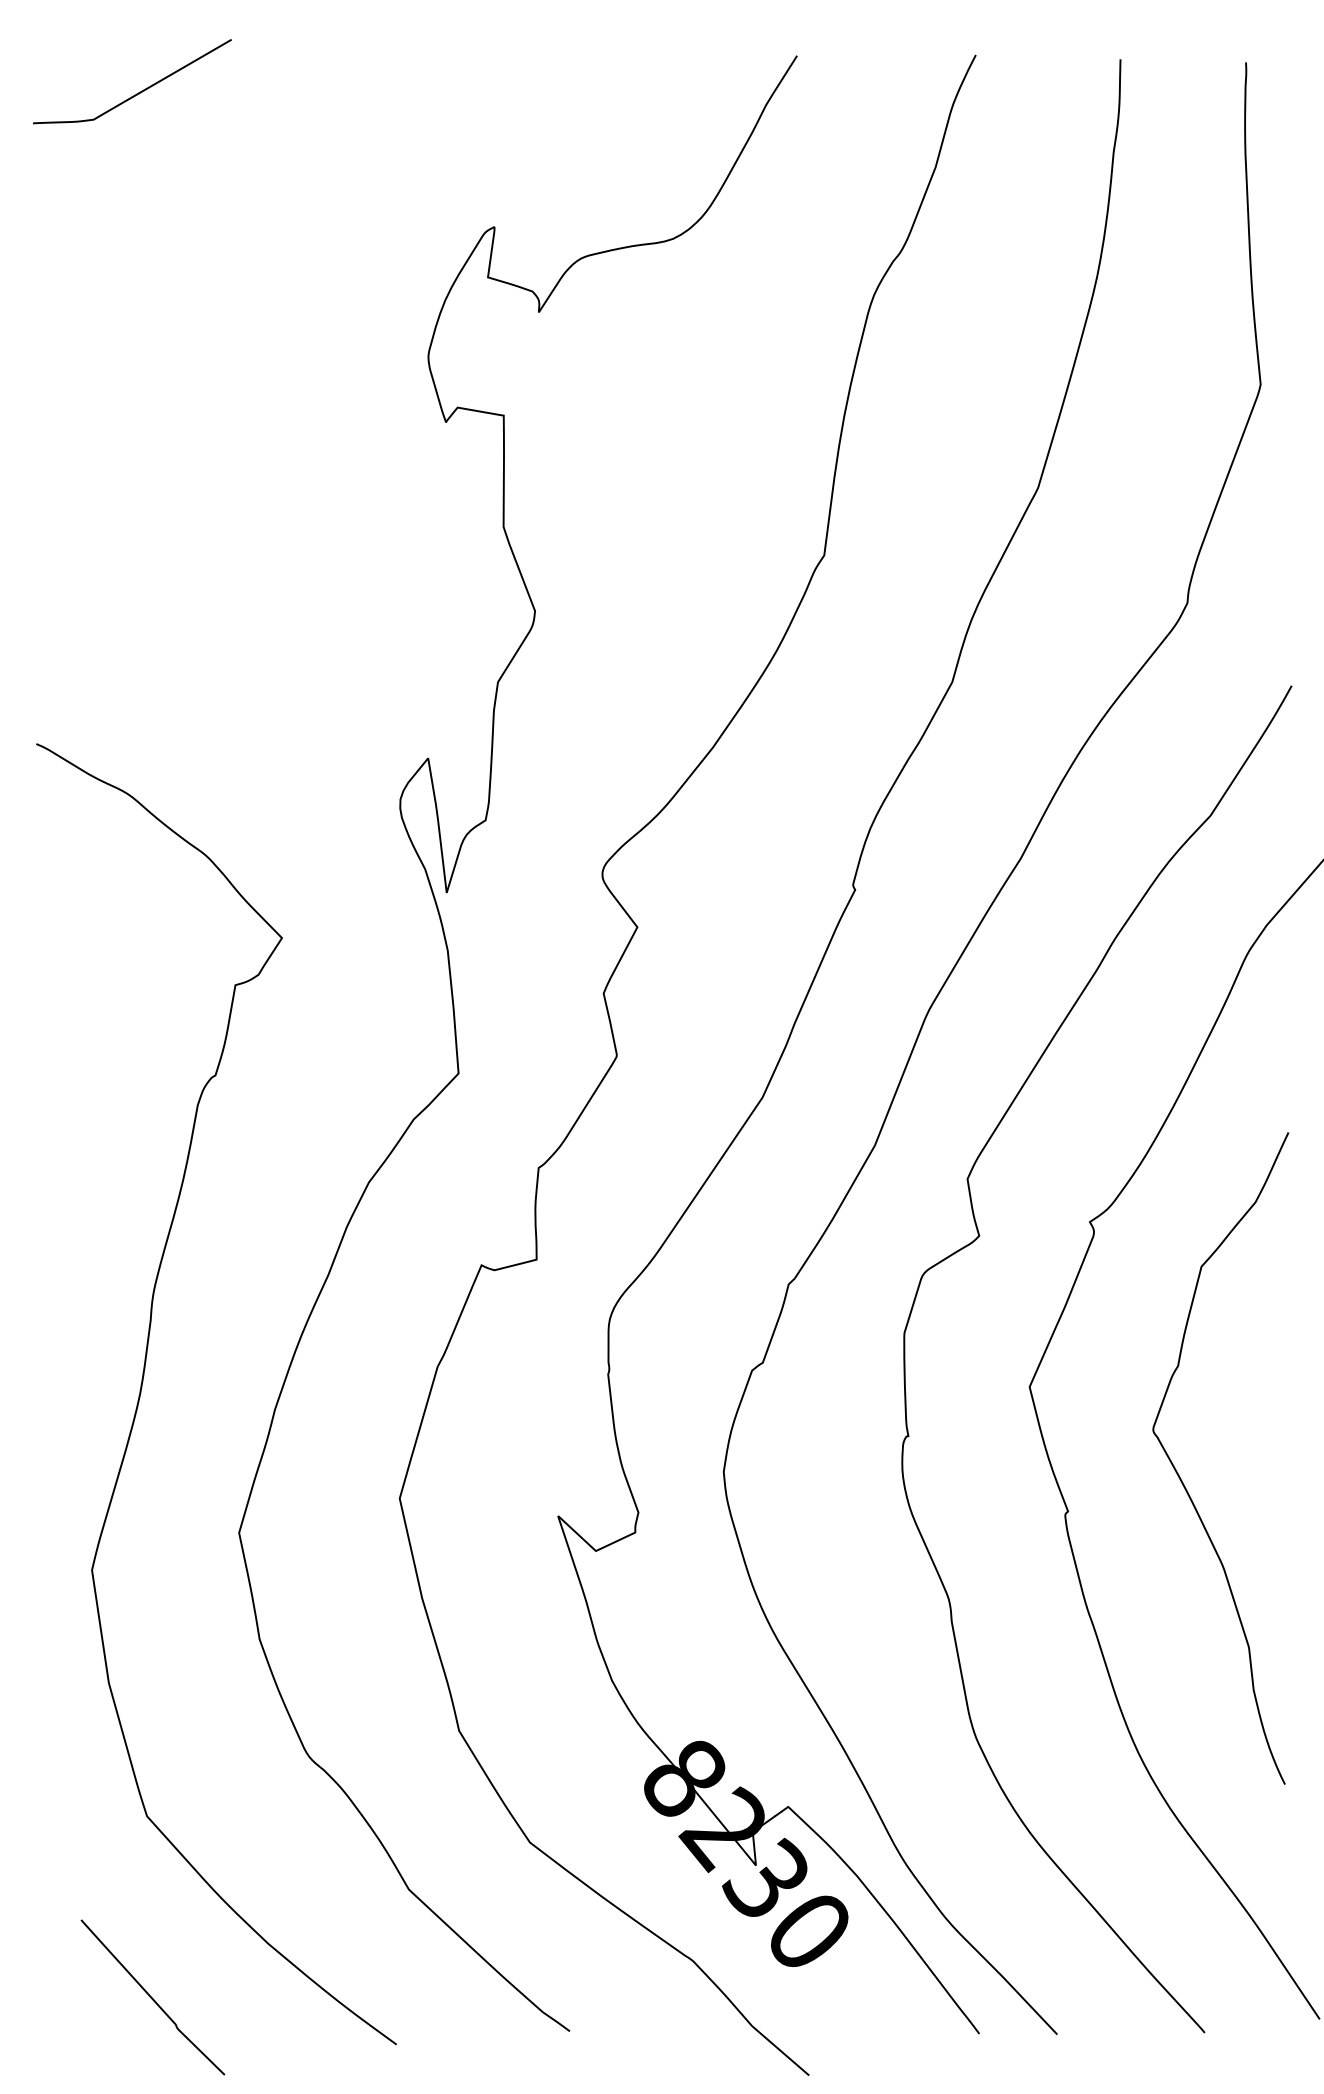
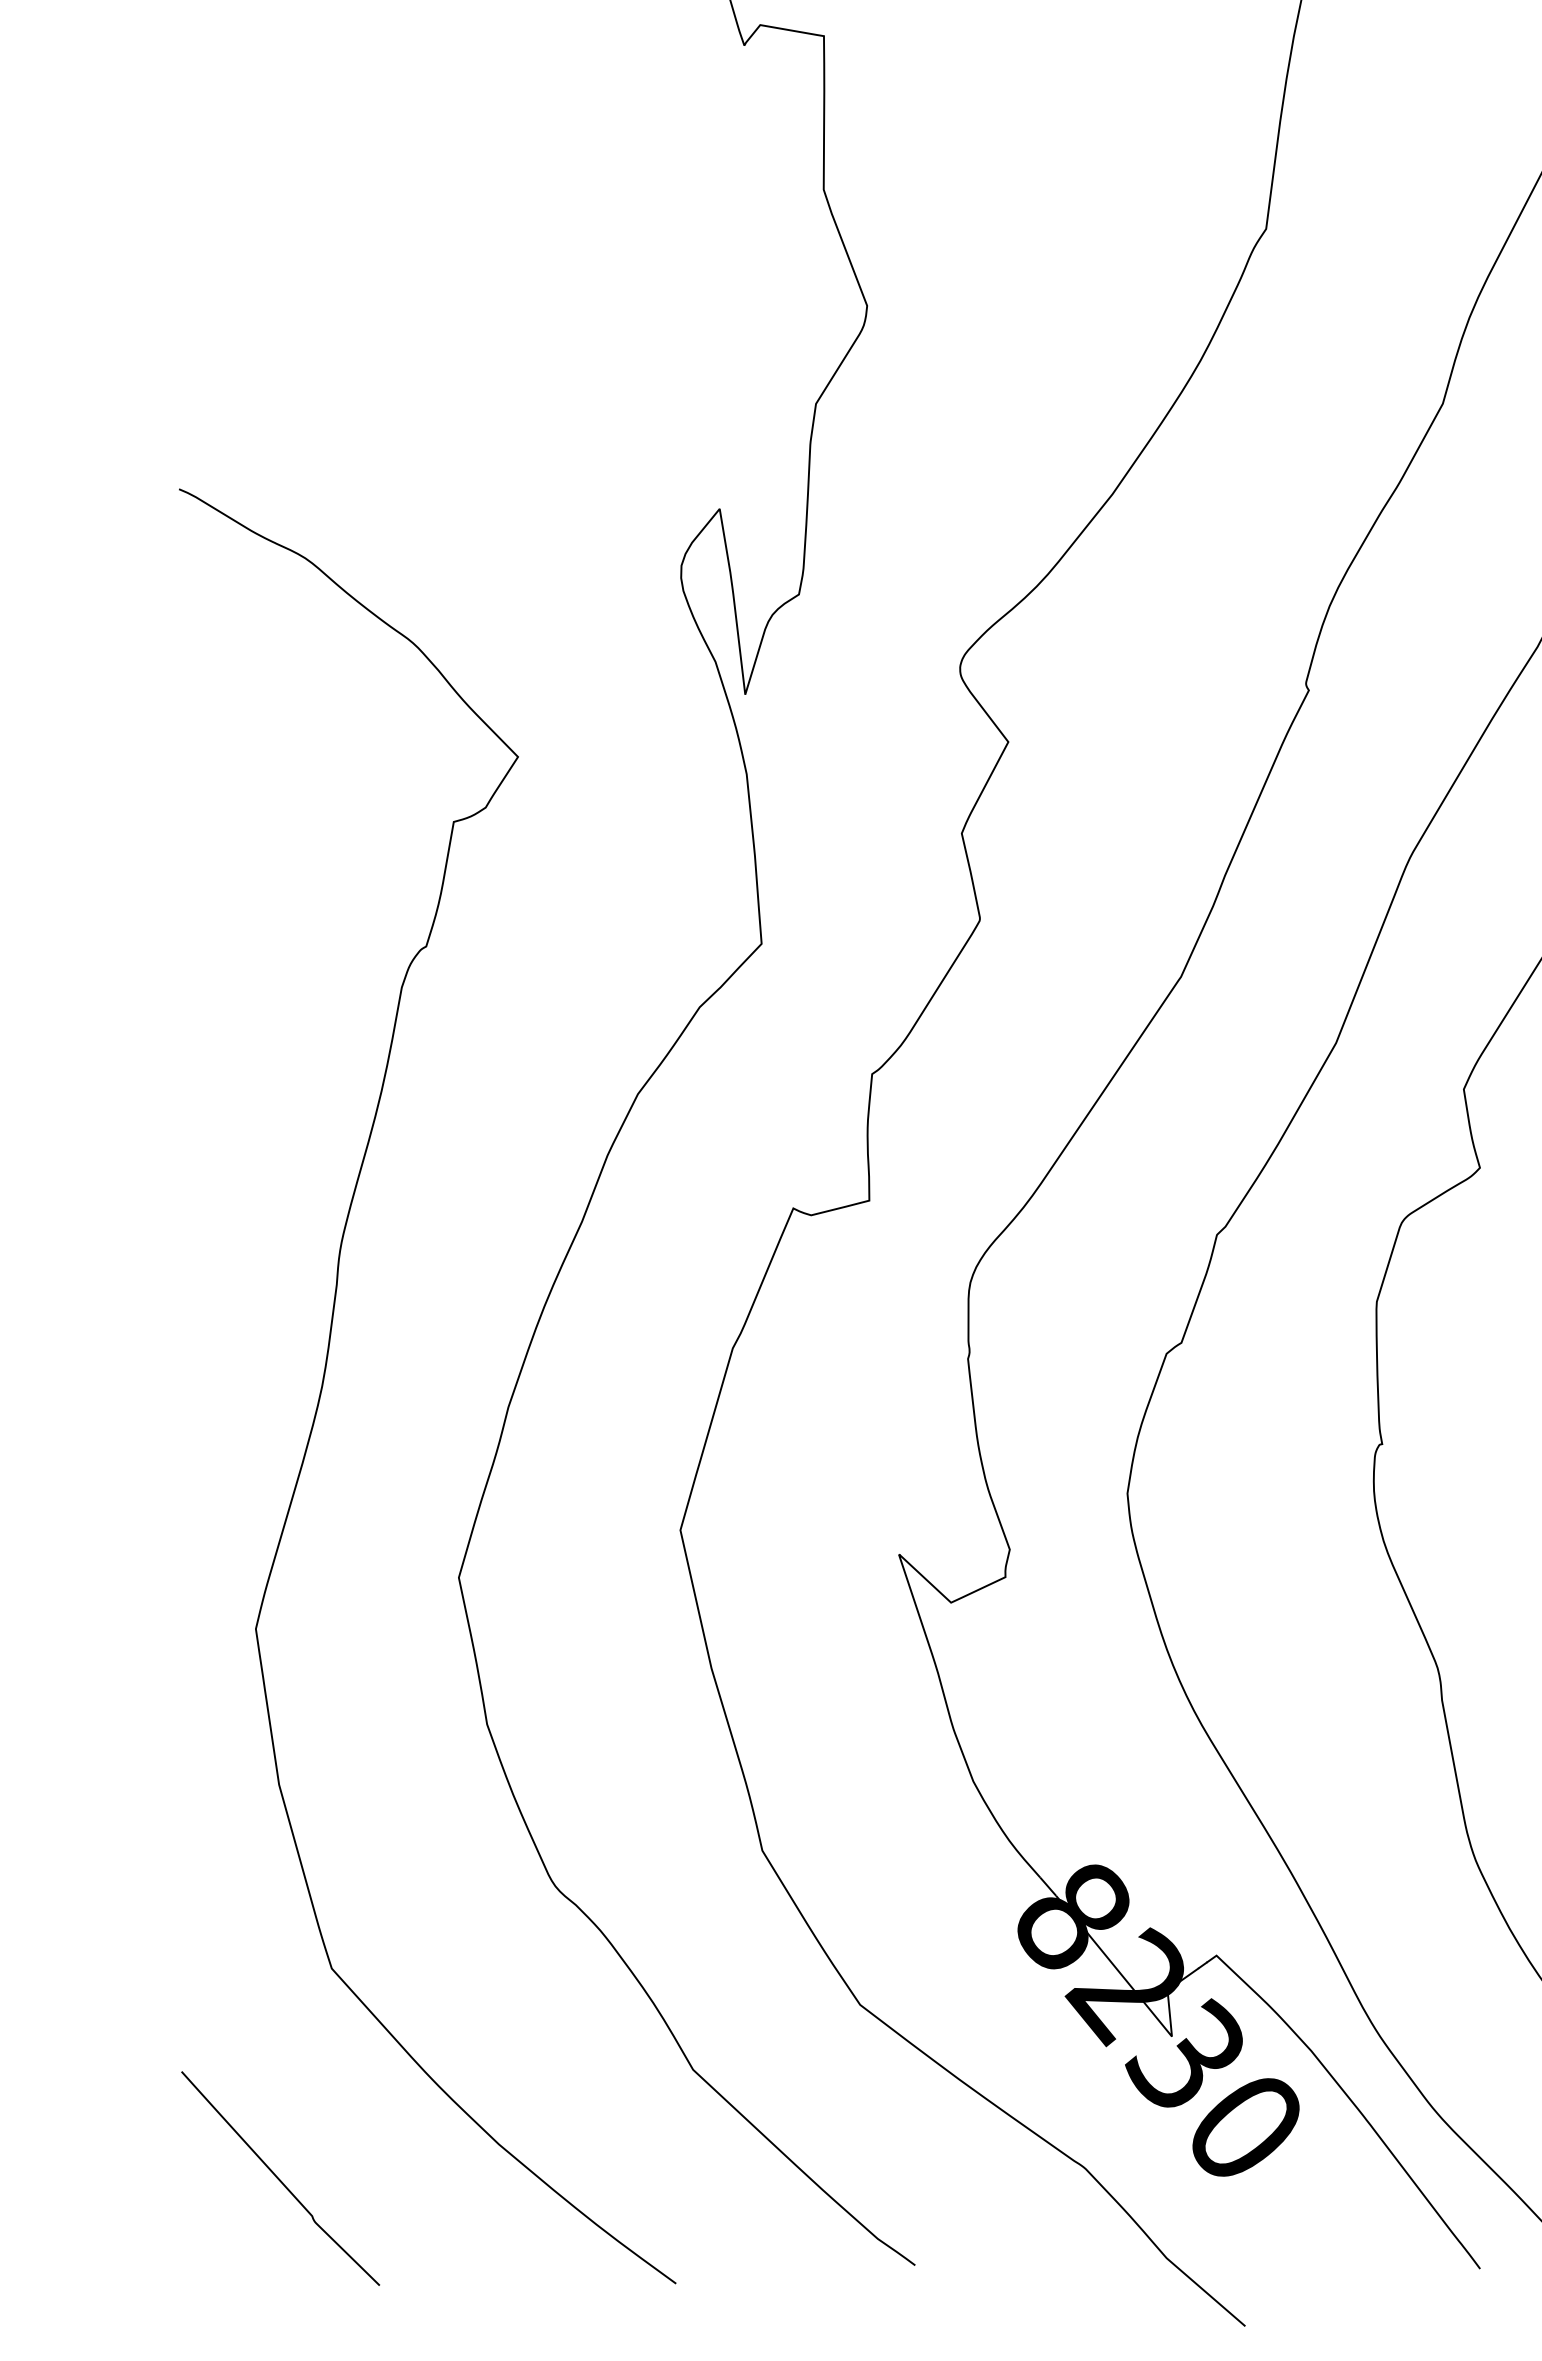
curve: (152, 1997) -> (280, 2178), moved

